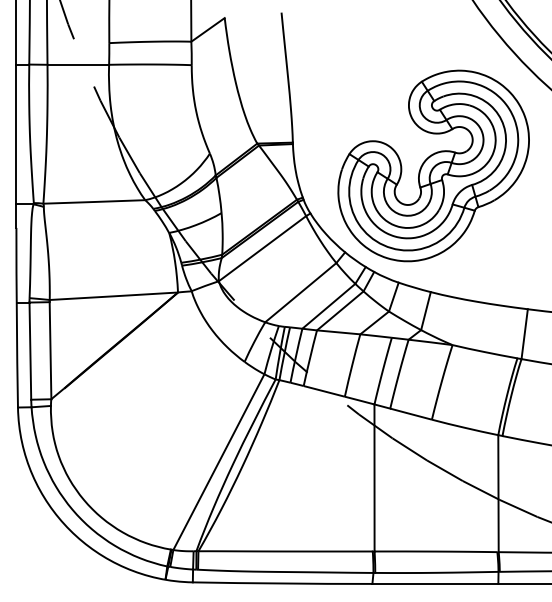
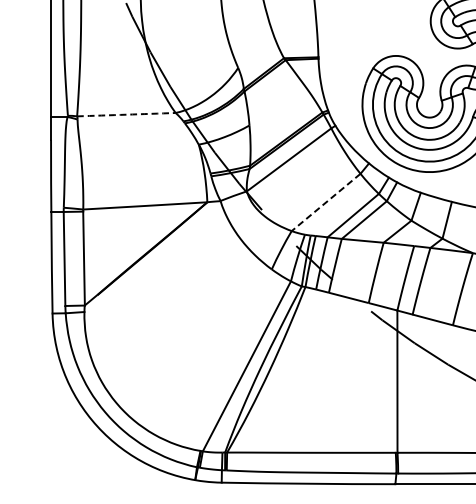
arc: (94, 201) -> (126, 114), solid -> dashed
line: (300, 293) -> (325, 203), solid -> dashed

